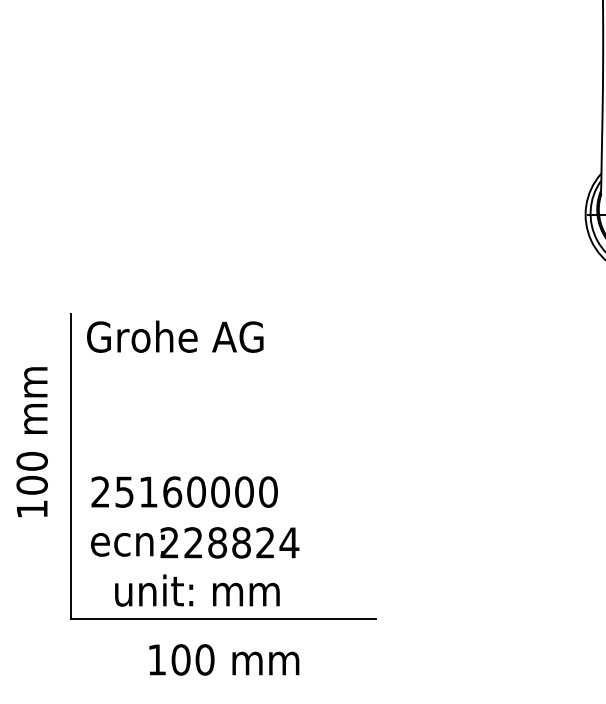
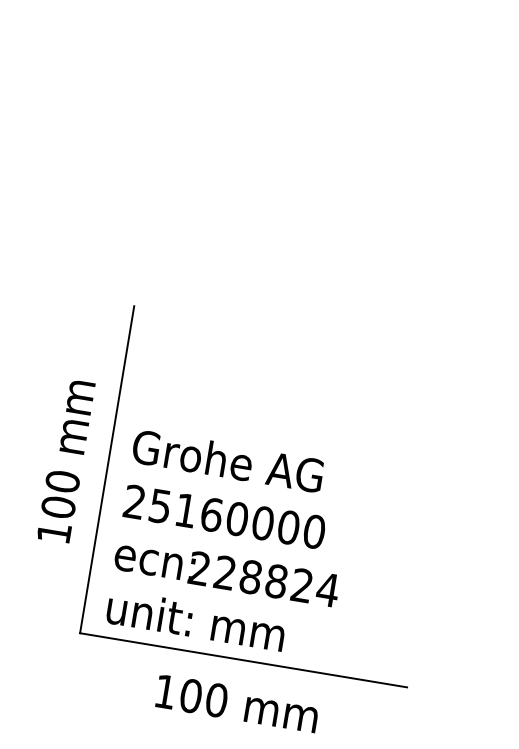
text: (175, 336) -> (228, 460), moved
text: (31, 442) -> (65, 461), moved
text: (197, 590) -> (196, 620), moved

